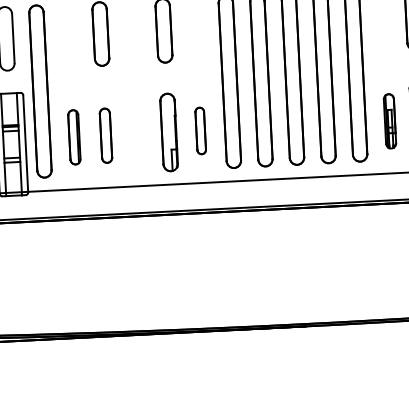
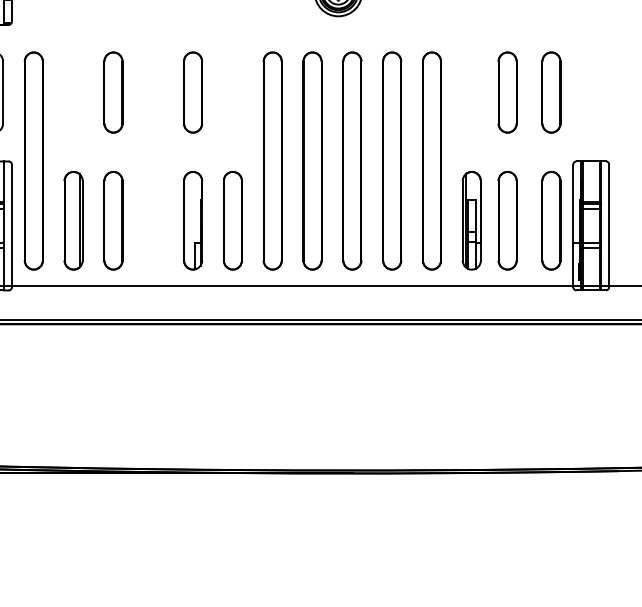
part: (389, 121) -> (471, 220), size x1.43
part: (200, 130) -> (232, 220), size x1.67
part: (106, 135) -> (113, 220), size x1.43
part: (74, 137) -> (73, 220), size x1.43

